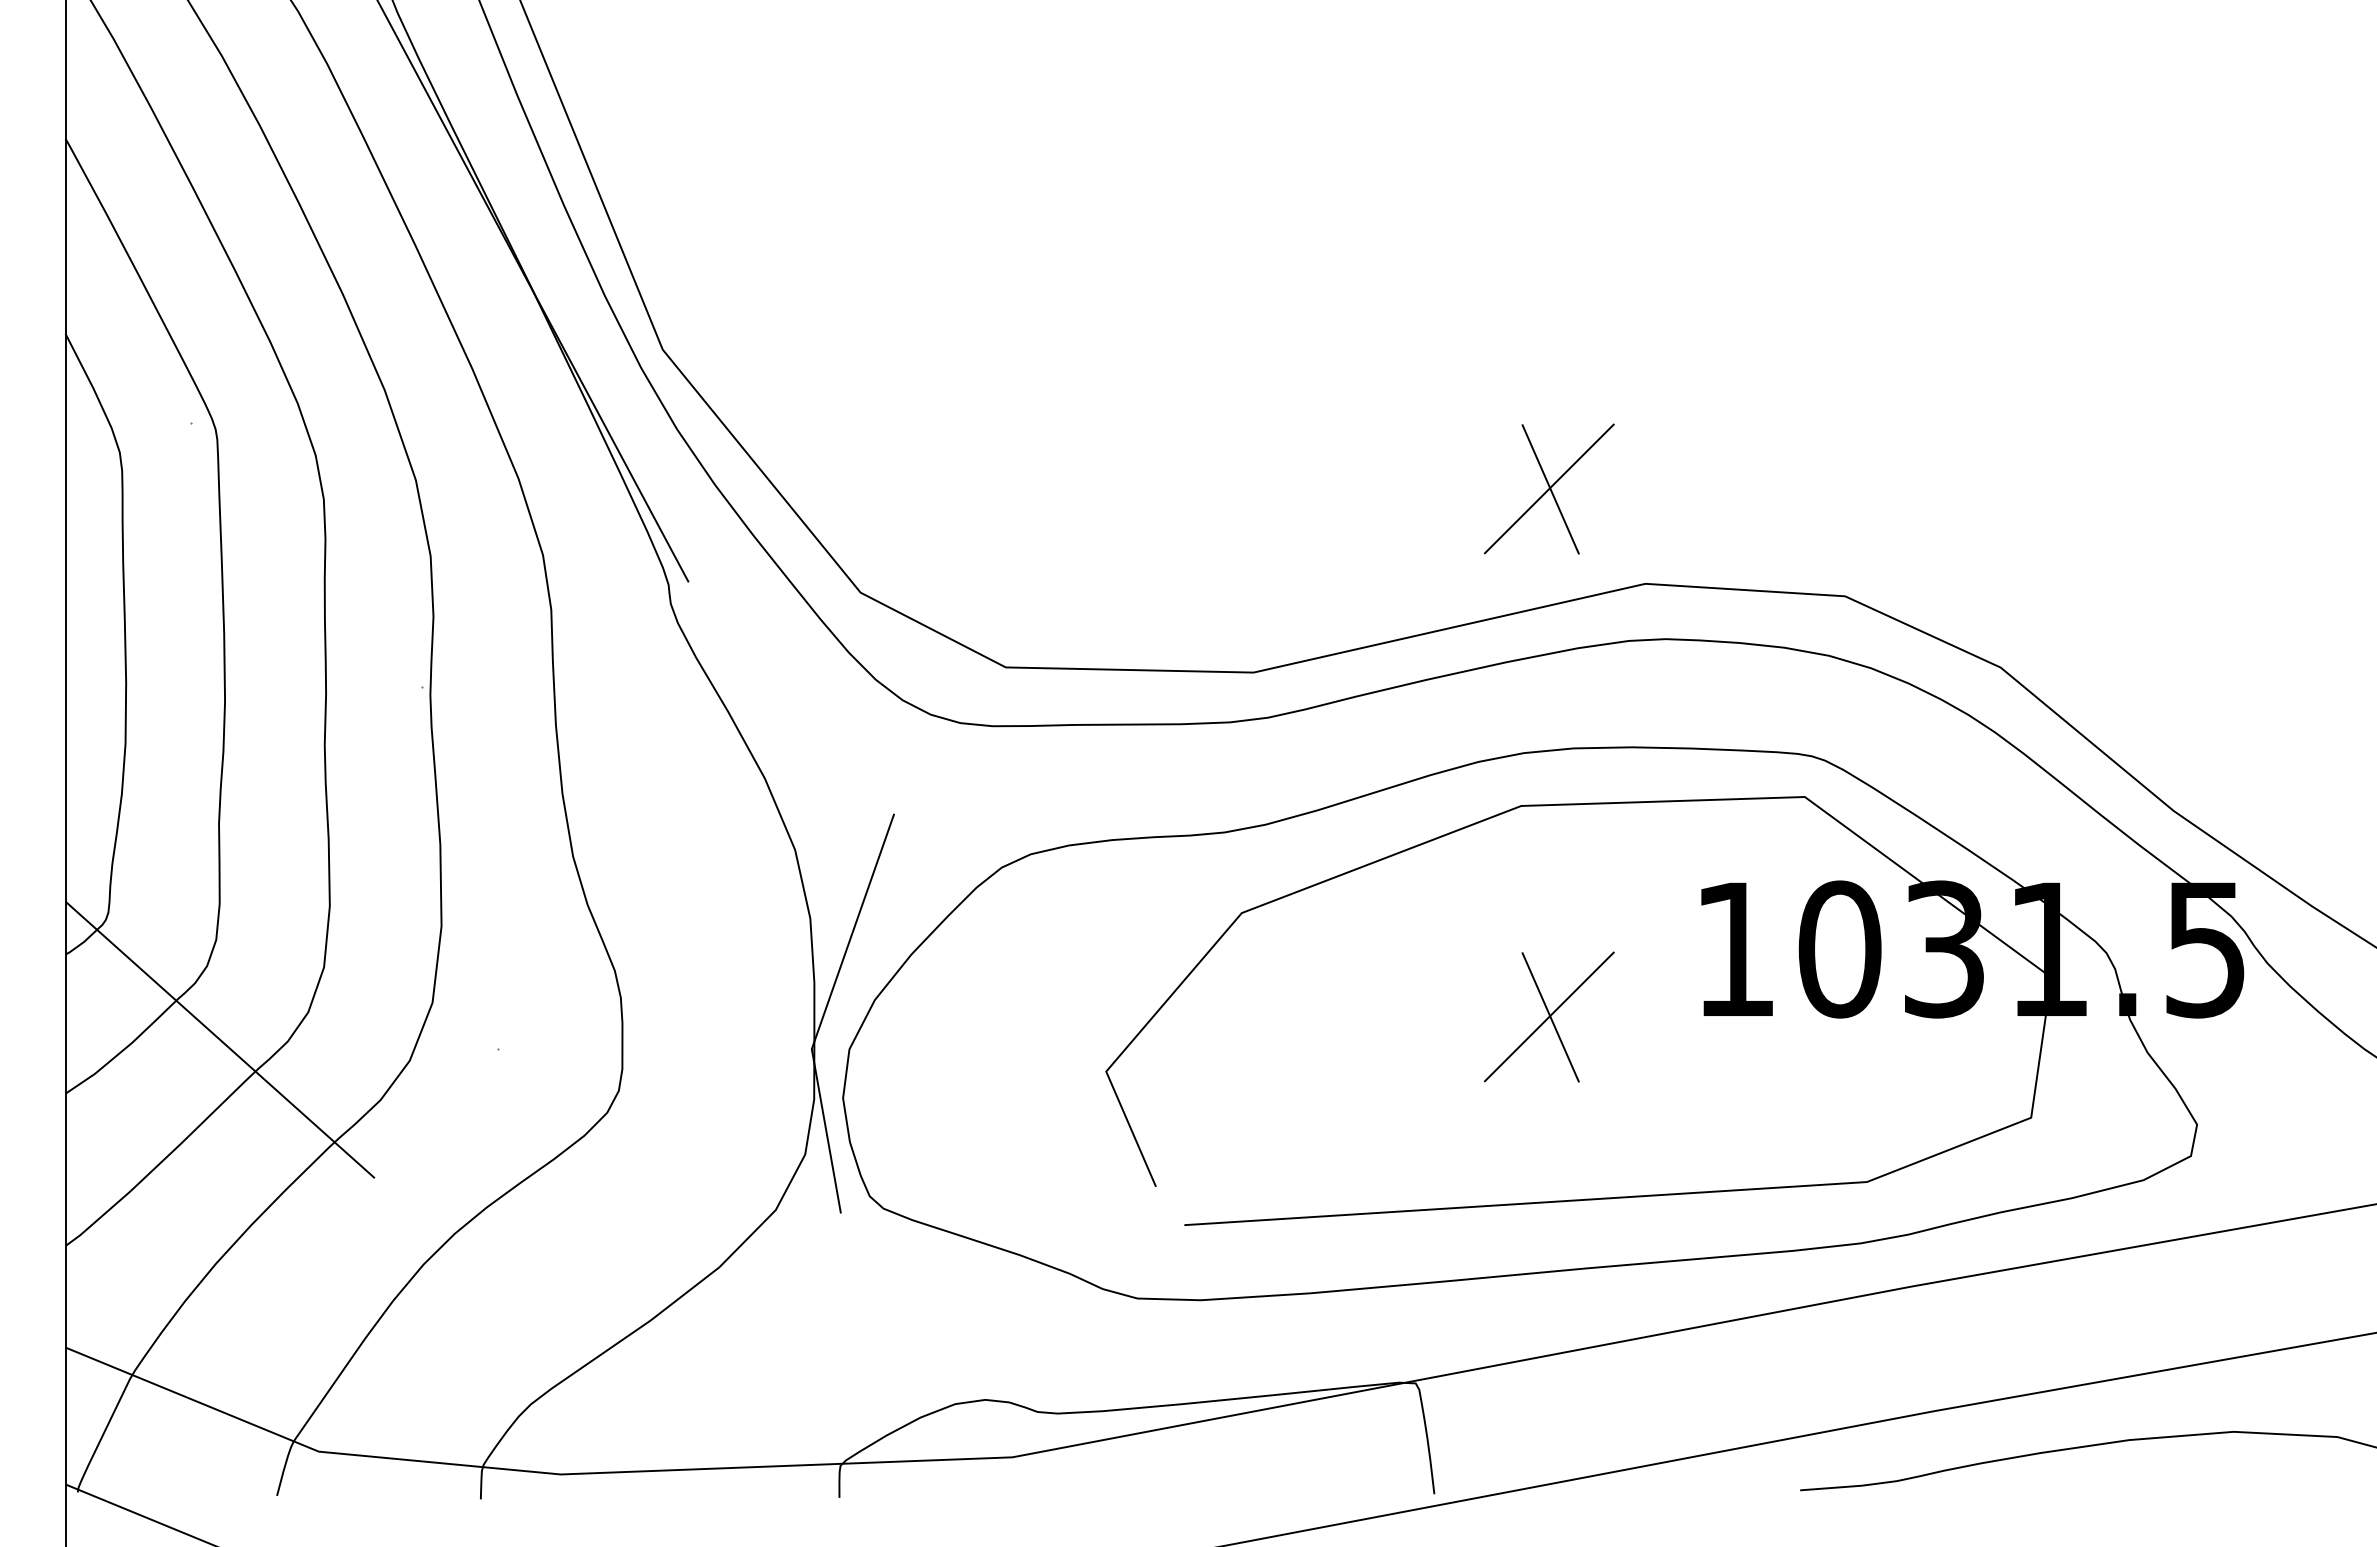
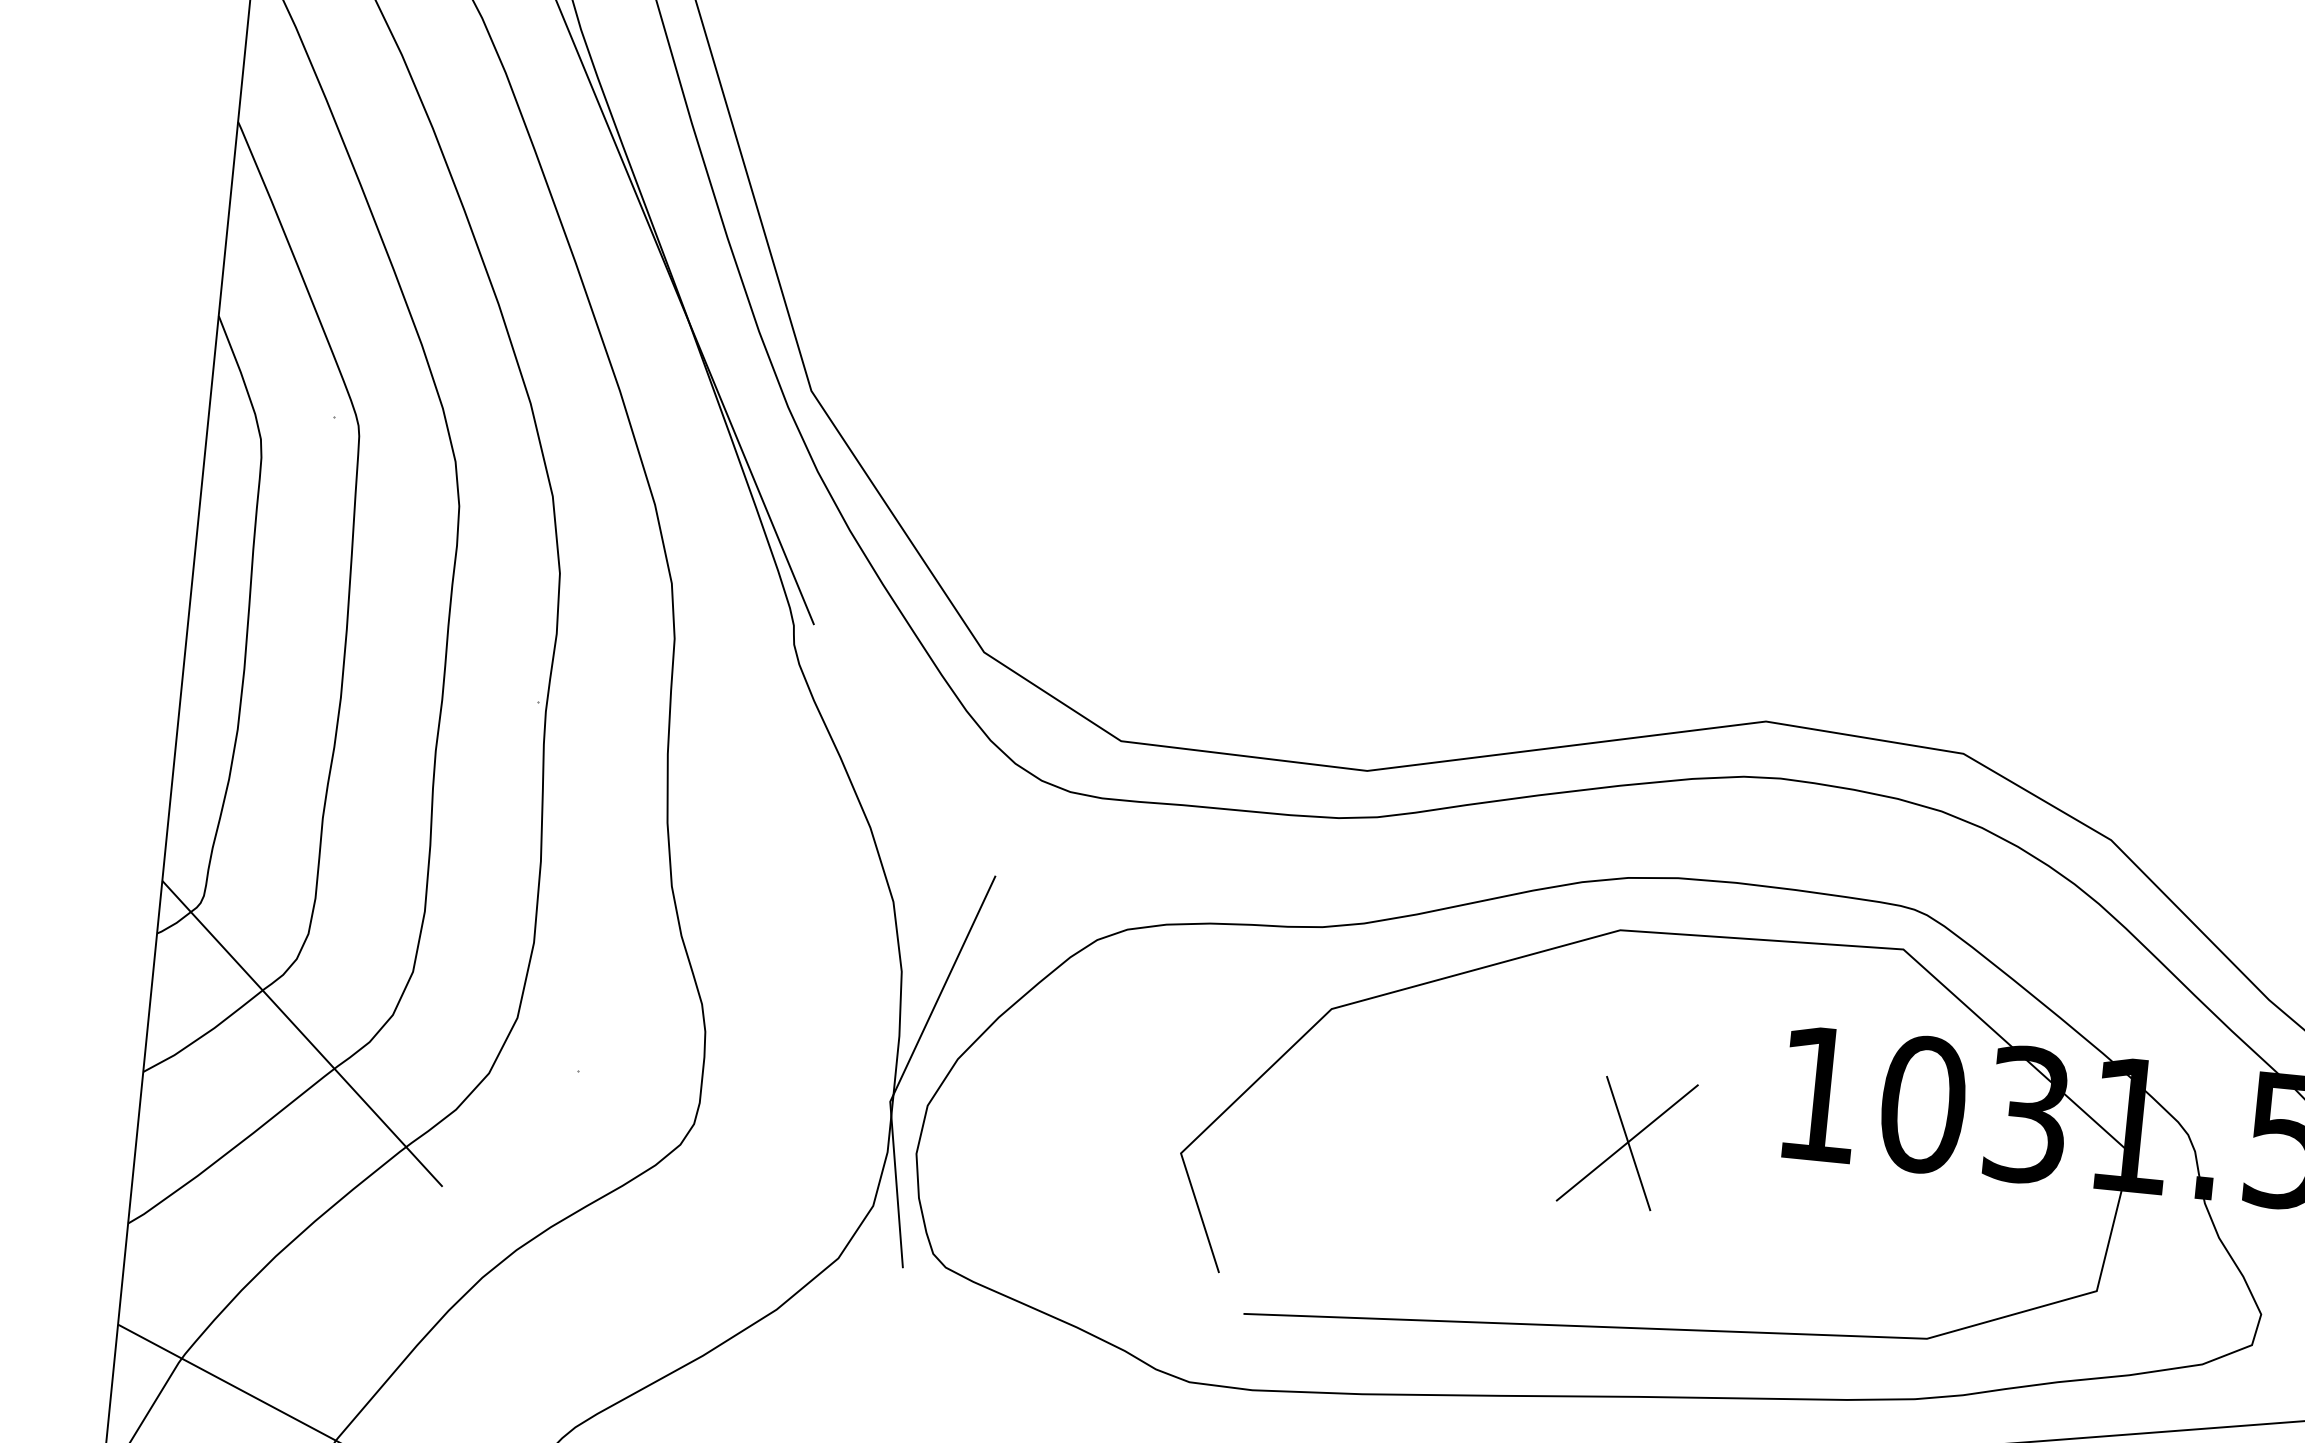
part: (1549, 488) -> (1679, 617), removed

